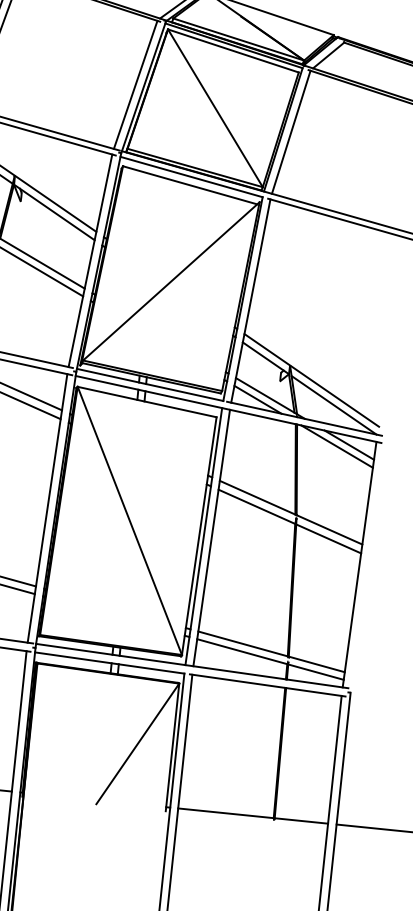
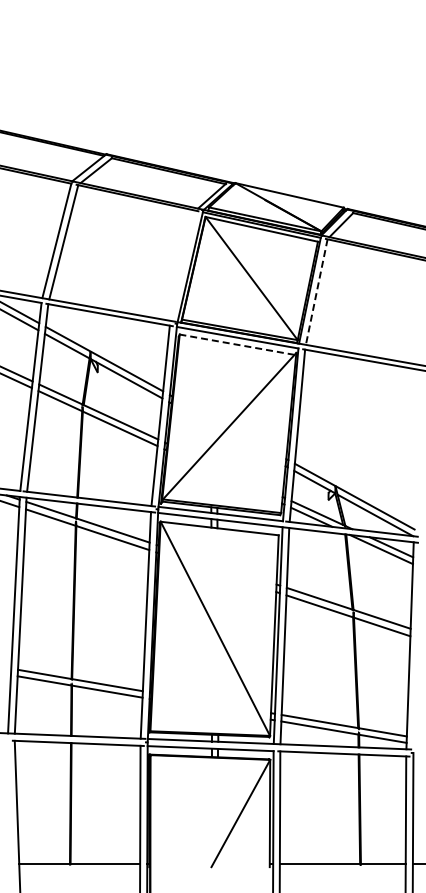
line: (135, 84) -> (183, 265), removed
line: (290, 132) -> (316, 292), solid -> dashed
line: (189, 184) -> (236, 344), solid -> dashed

